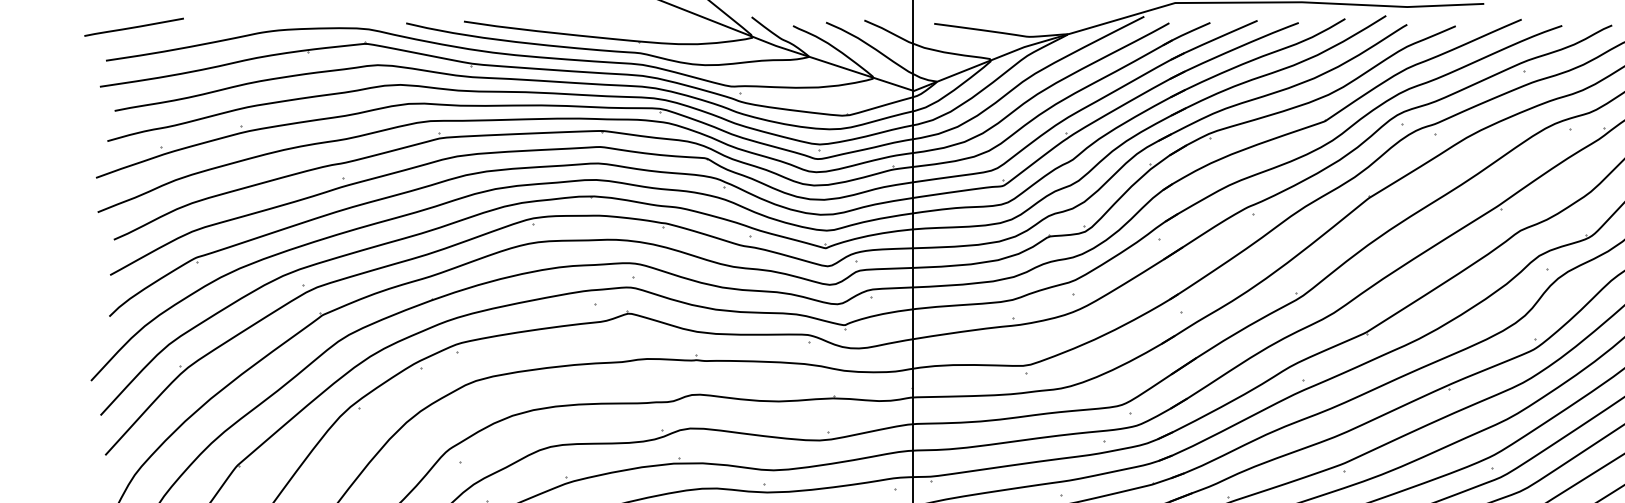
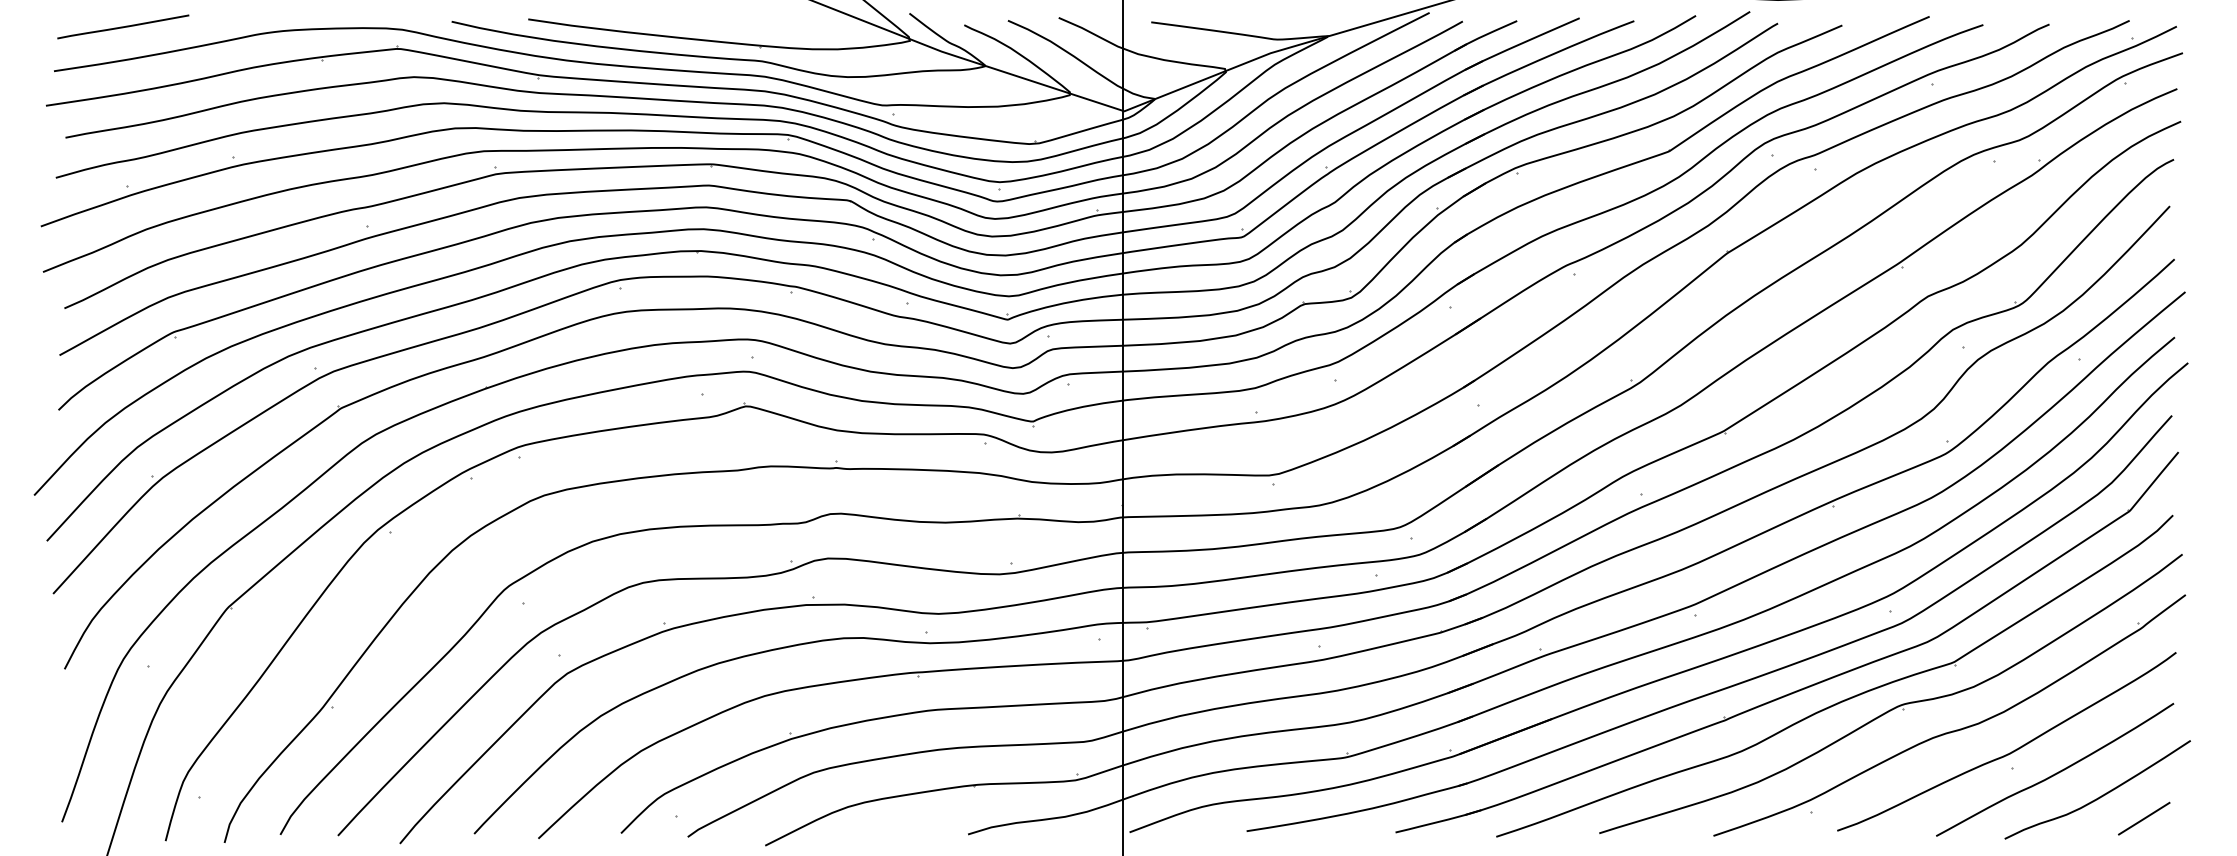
line: (134, 26) -> (123, 26), moved

